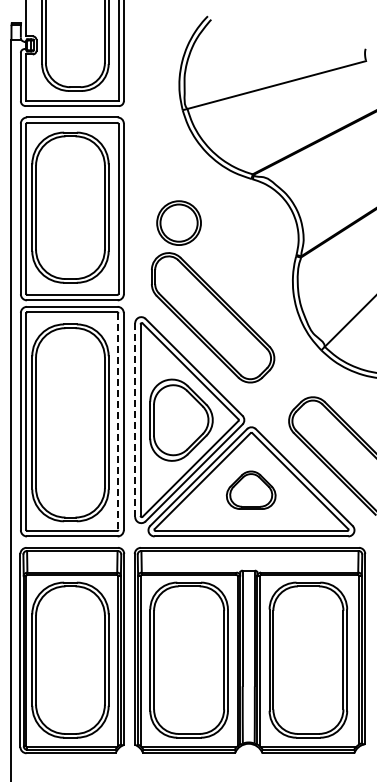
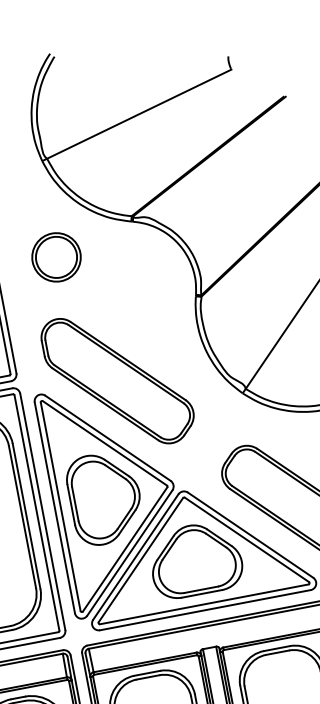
part: (178, 222) -> (55, 256), moved
line: (135, 420) -> (55, 508), dashed -> solid
line: (118, 422) -> (37, 513), dashed -> solid
part: (250, 490) -> (194, 560), size x1.67

